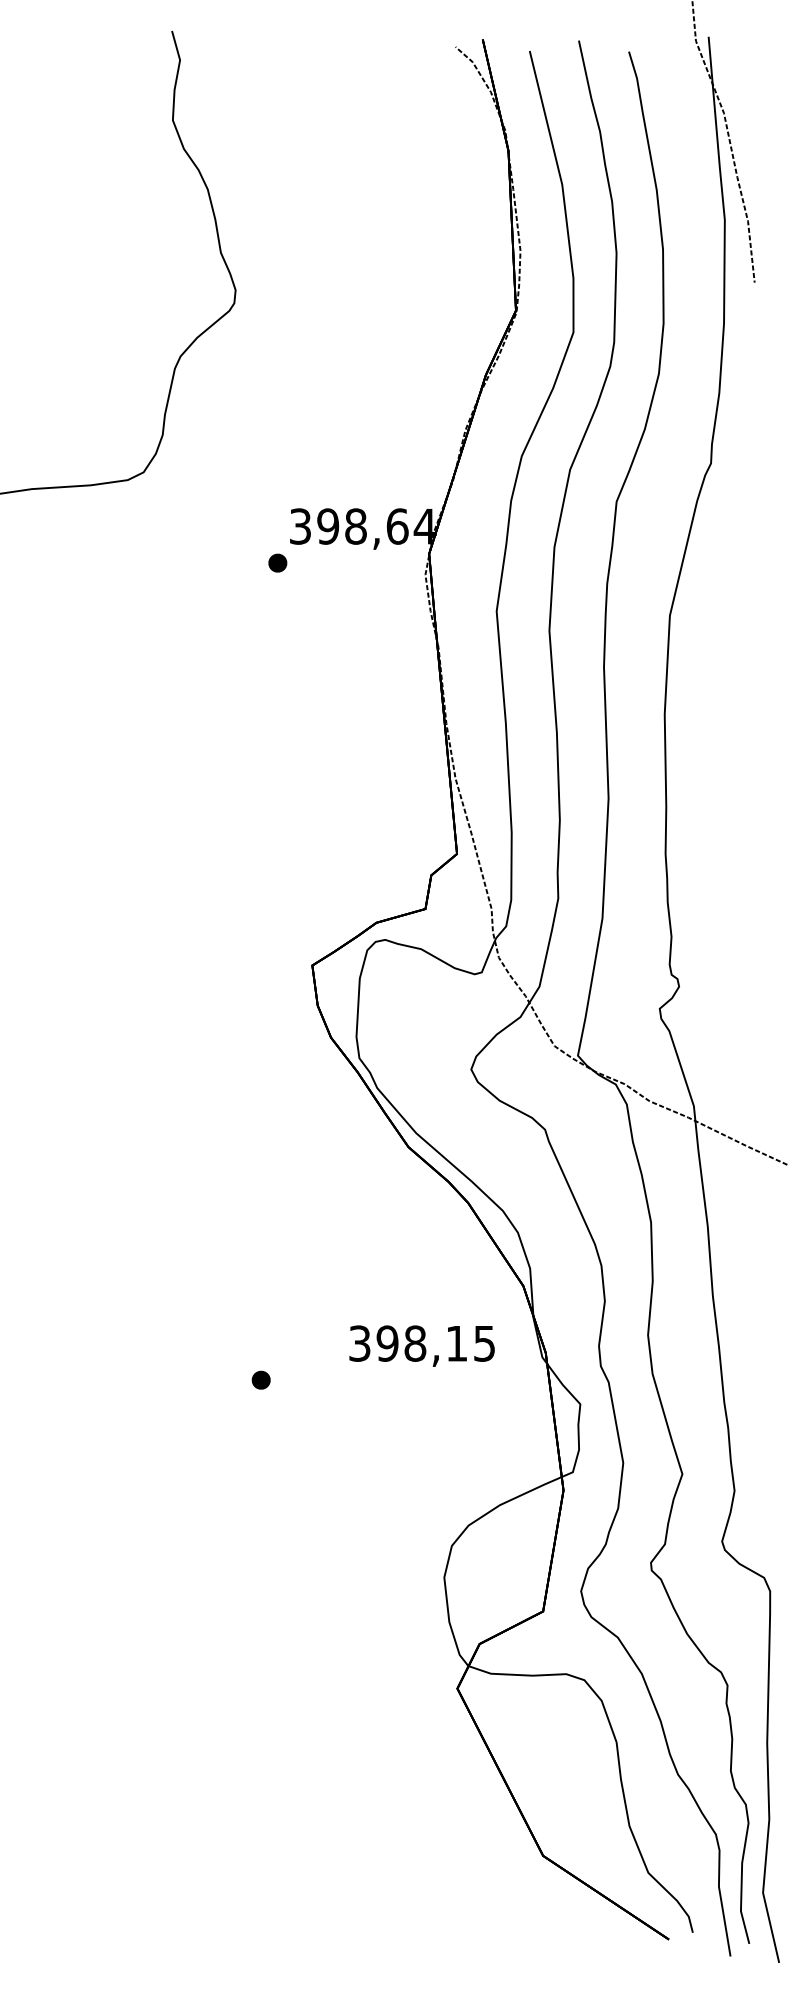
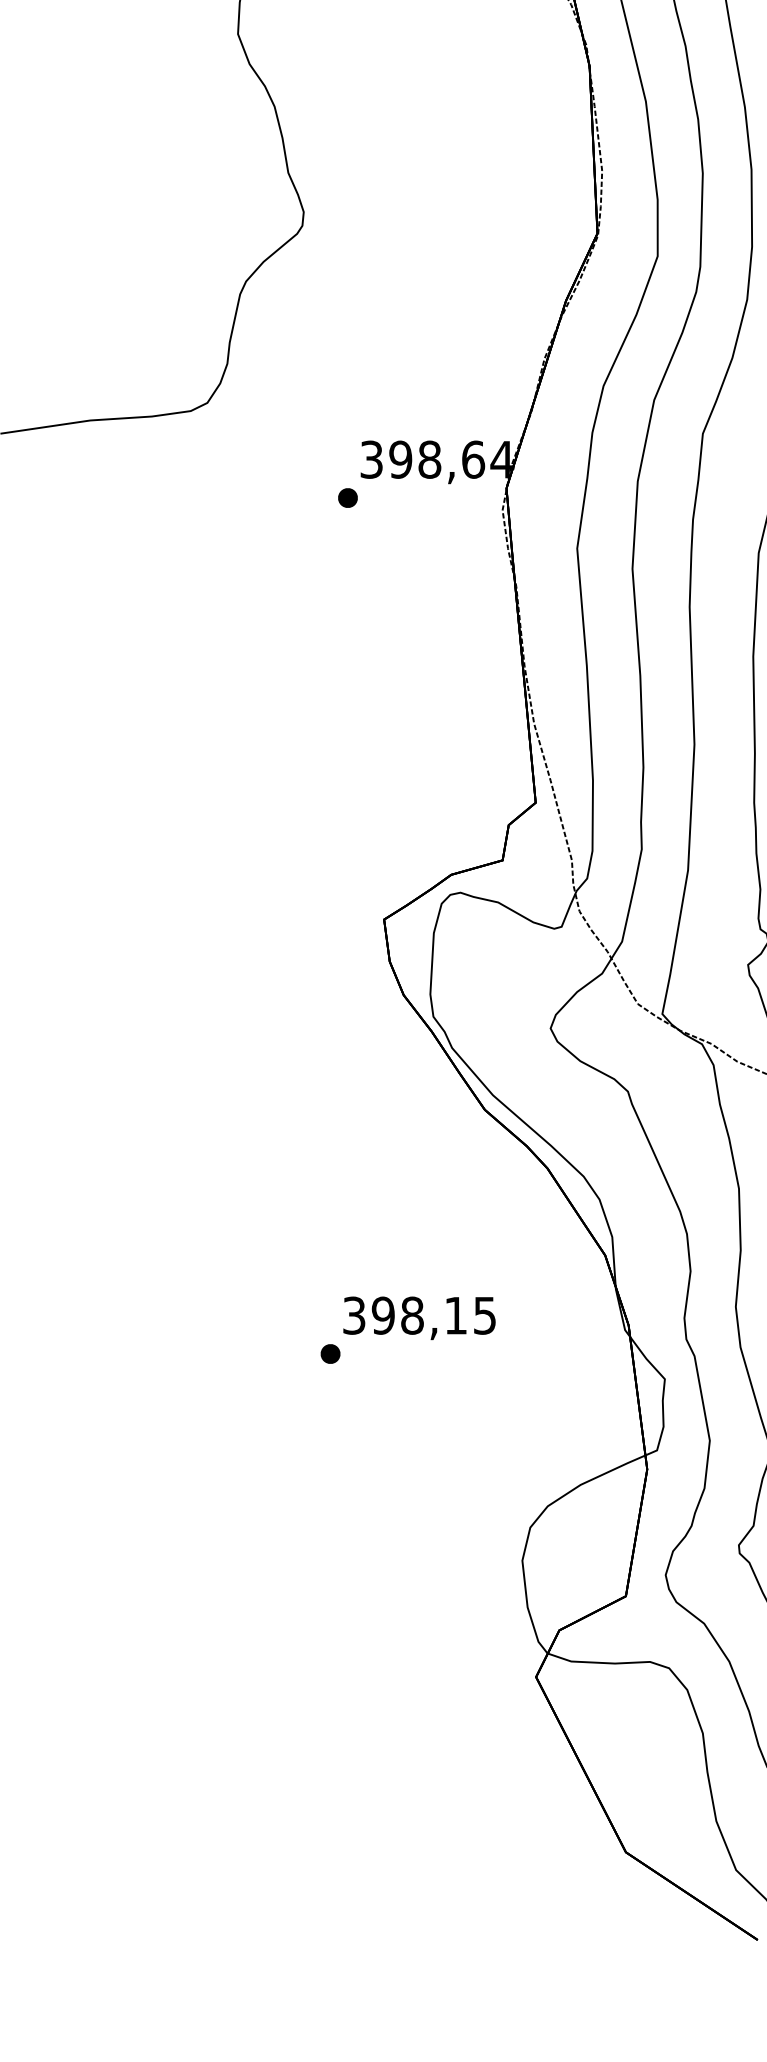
text: (421, 1345) -> (418, 1317), moved

